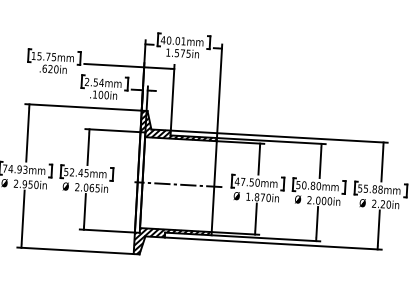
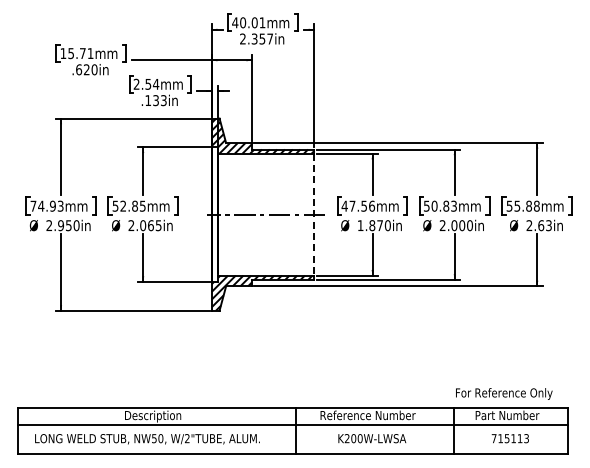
text: (178, 52) -> (256, 38), 1.575in -> 2.357in
text: (53, 57) -> (90, 53), 15.75mm -> 15.71mm
text: (103, 95) -> (159, 100), .100in -> .133in
text: (80, 172) -> (134, 205), 52.45mm -> 52.85mm
text: (258, 182) -> (372, 205), 47.50mm -> 47.56mm
text: (319, 185) -> (454, 205), 50.80mm -> 50.83mm
line: (214, 186) -> (314, 214), solid -> dashed
text: (385, 204) -> (544, 225), 2.20in -> 2.63in

